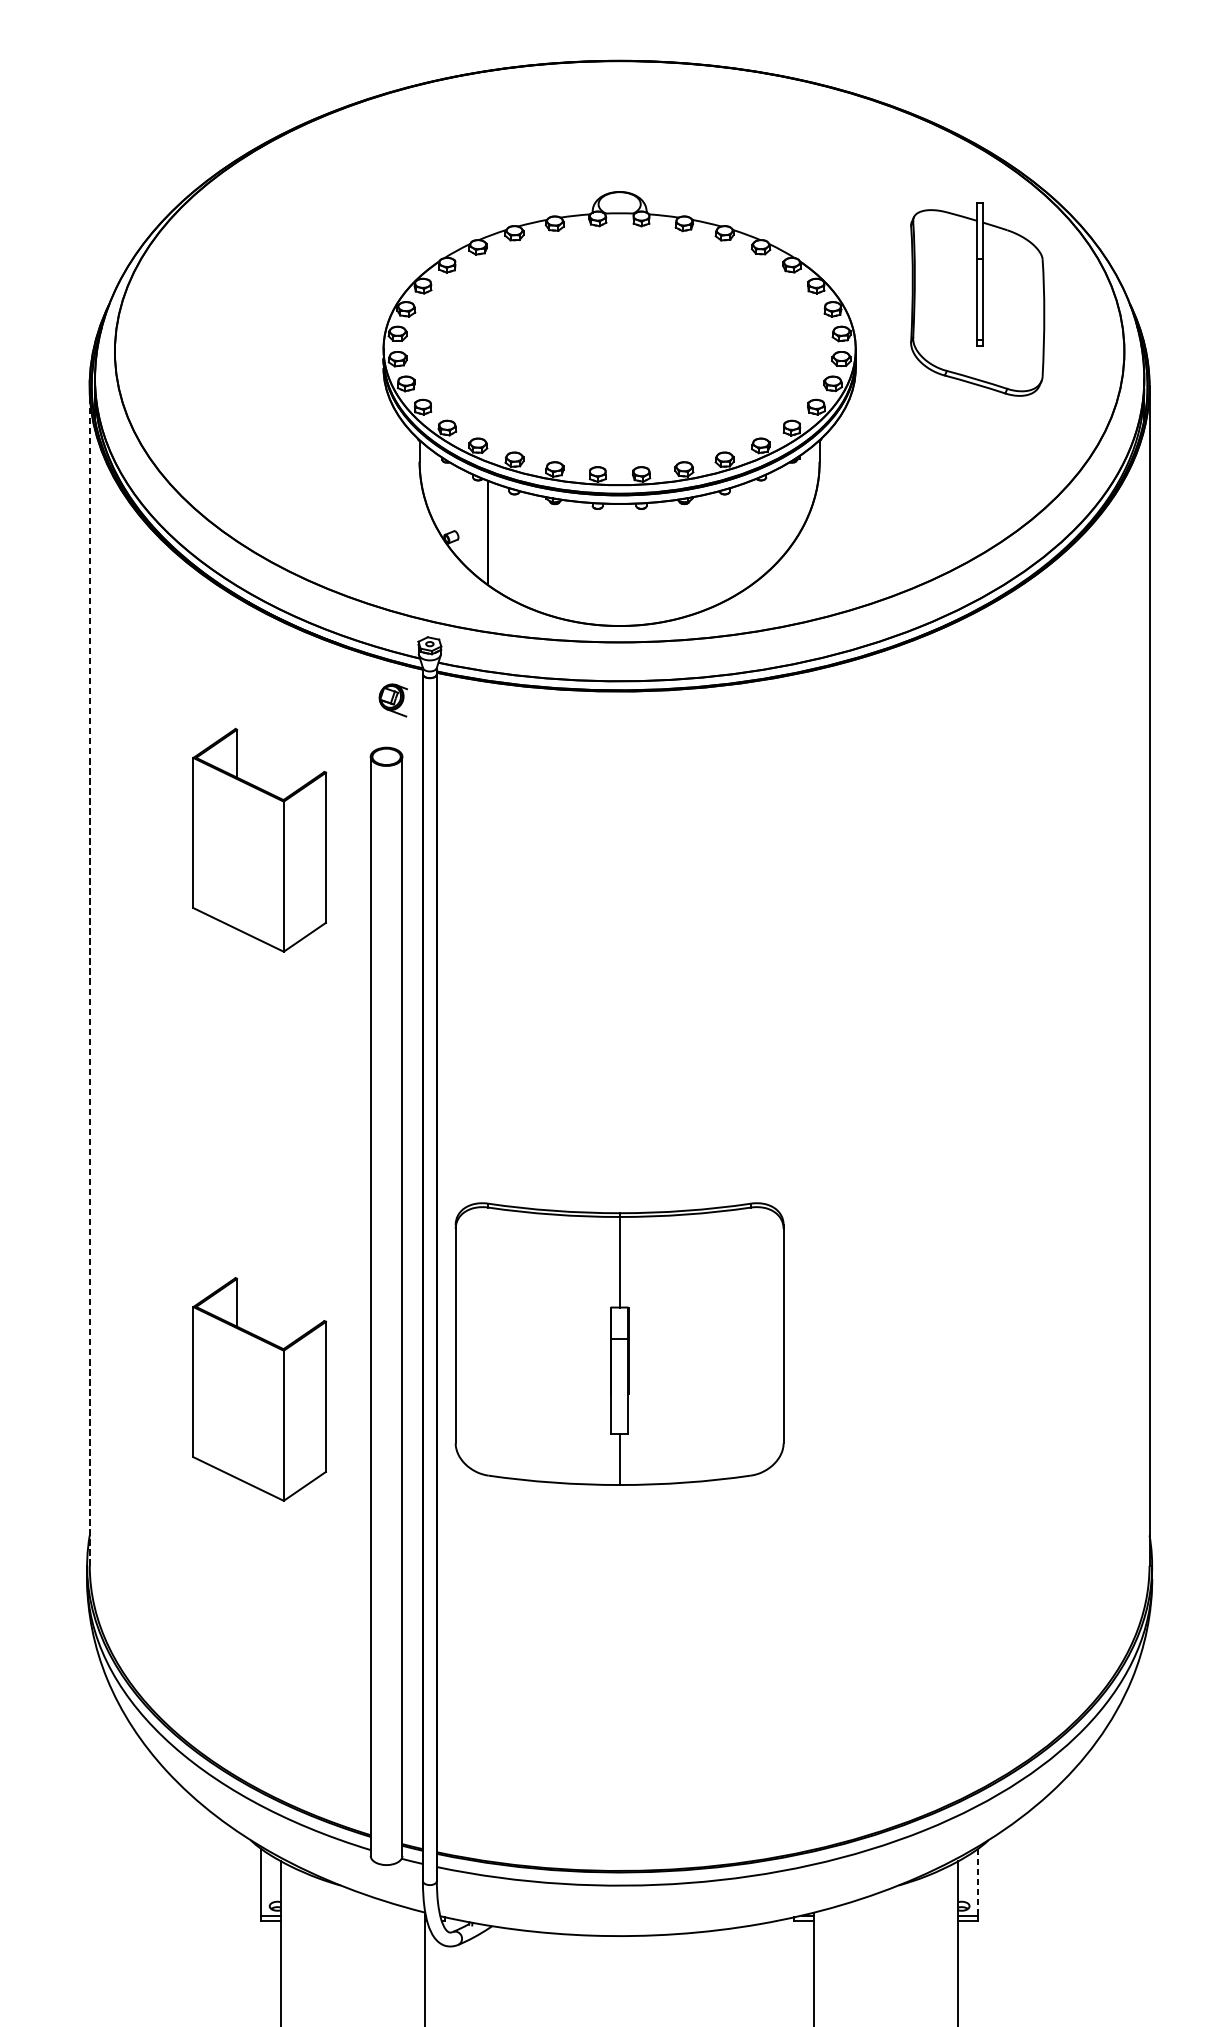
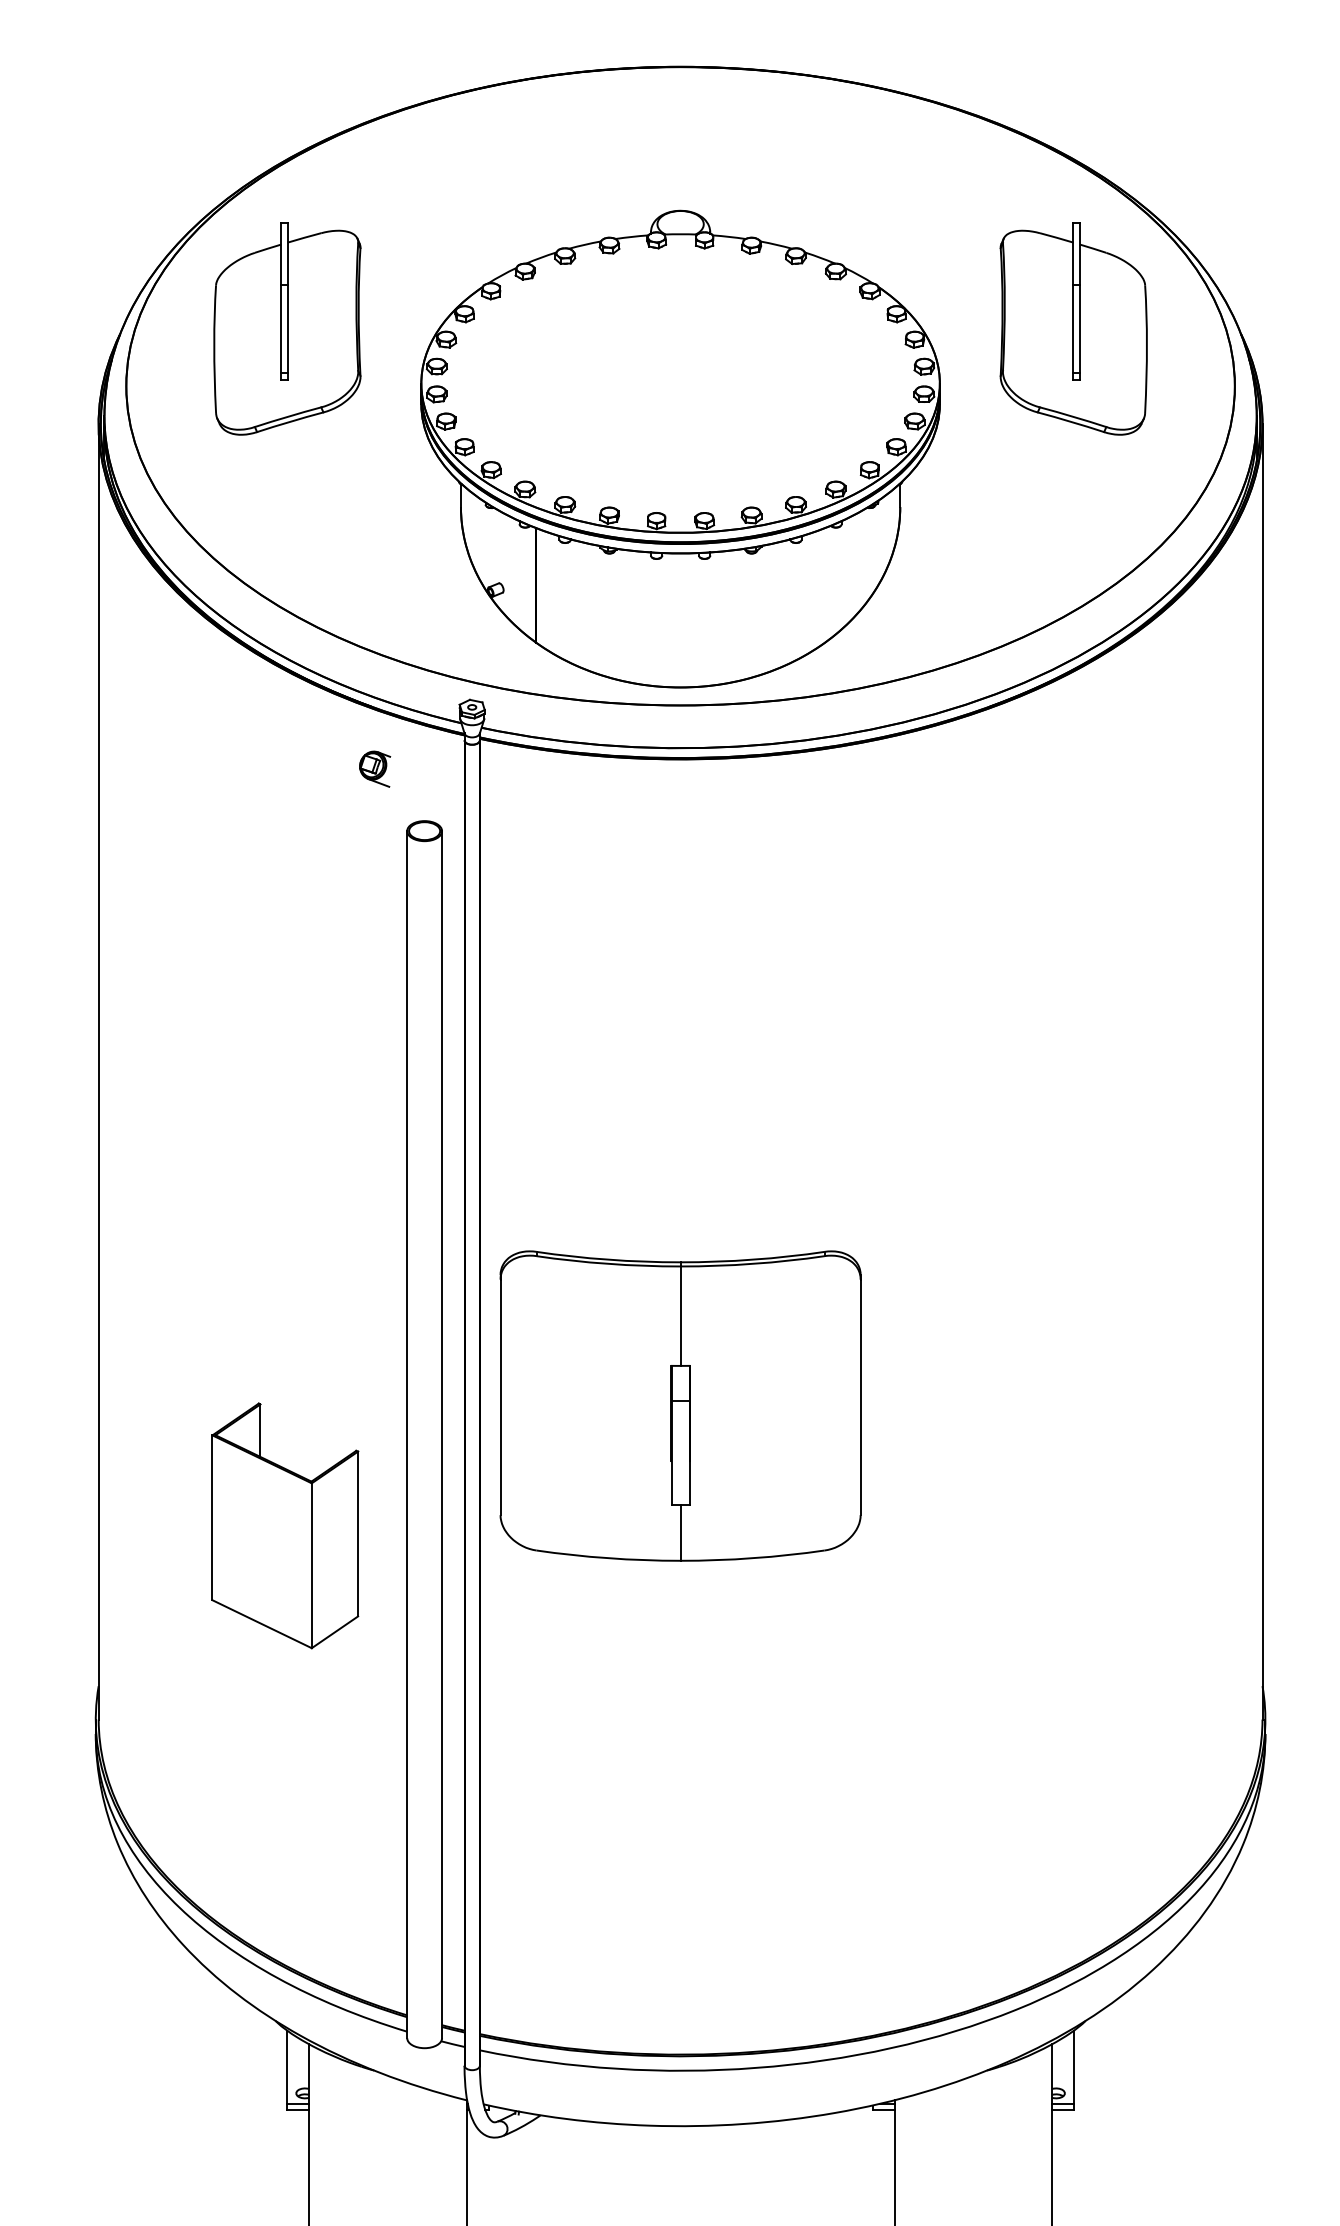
part: (261, 299) -> (287, 328), added
part: (393, 699) -> (375, 768), moved
part: (259, 840) -> (285, 922), removed
line: (89, 975) -> (98, 1071), dashed -> solid
part: (619, 1343) -> (680, 1405), moved
line: (978, 1882) -> (1074, 2067), dashed -> solid

